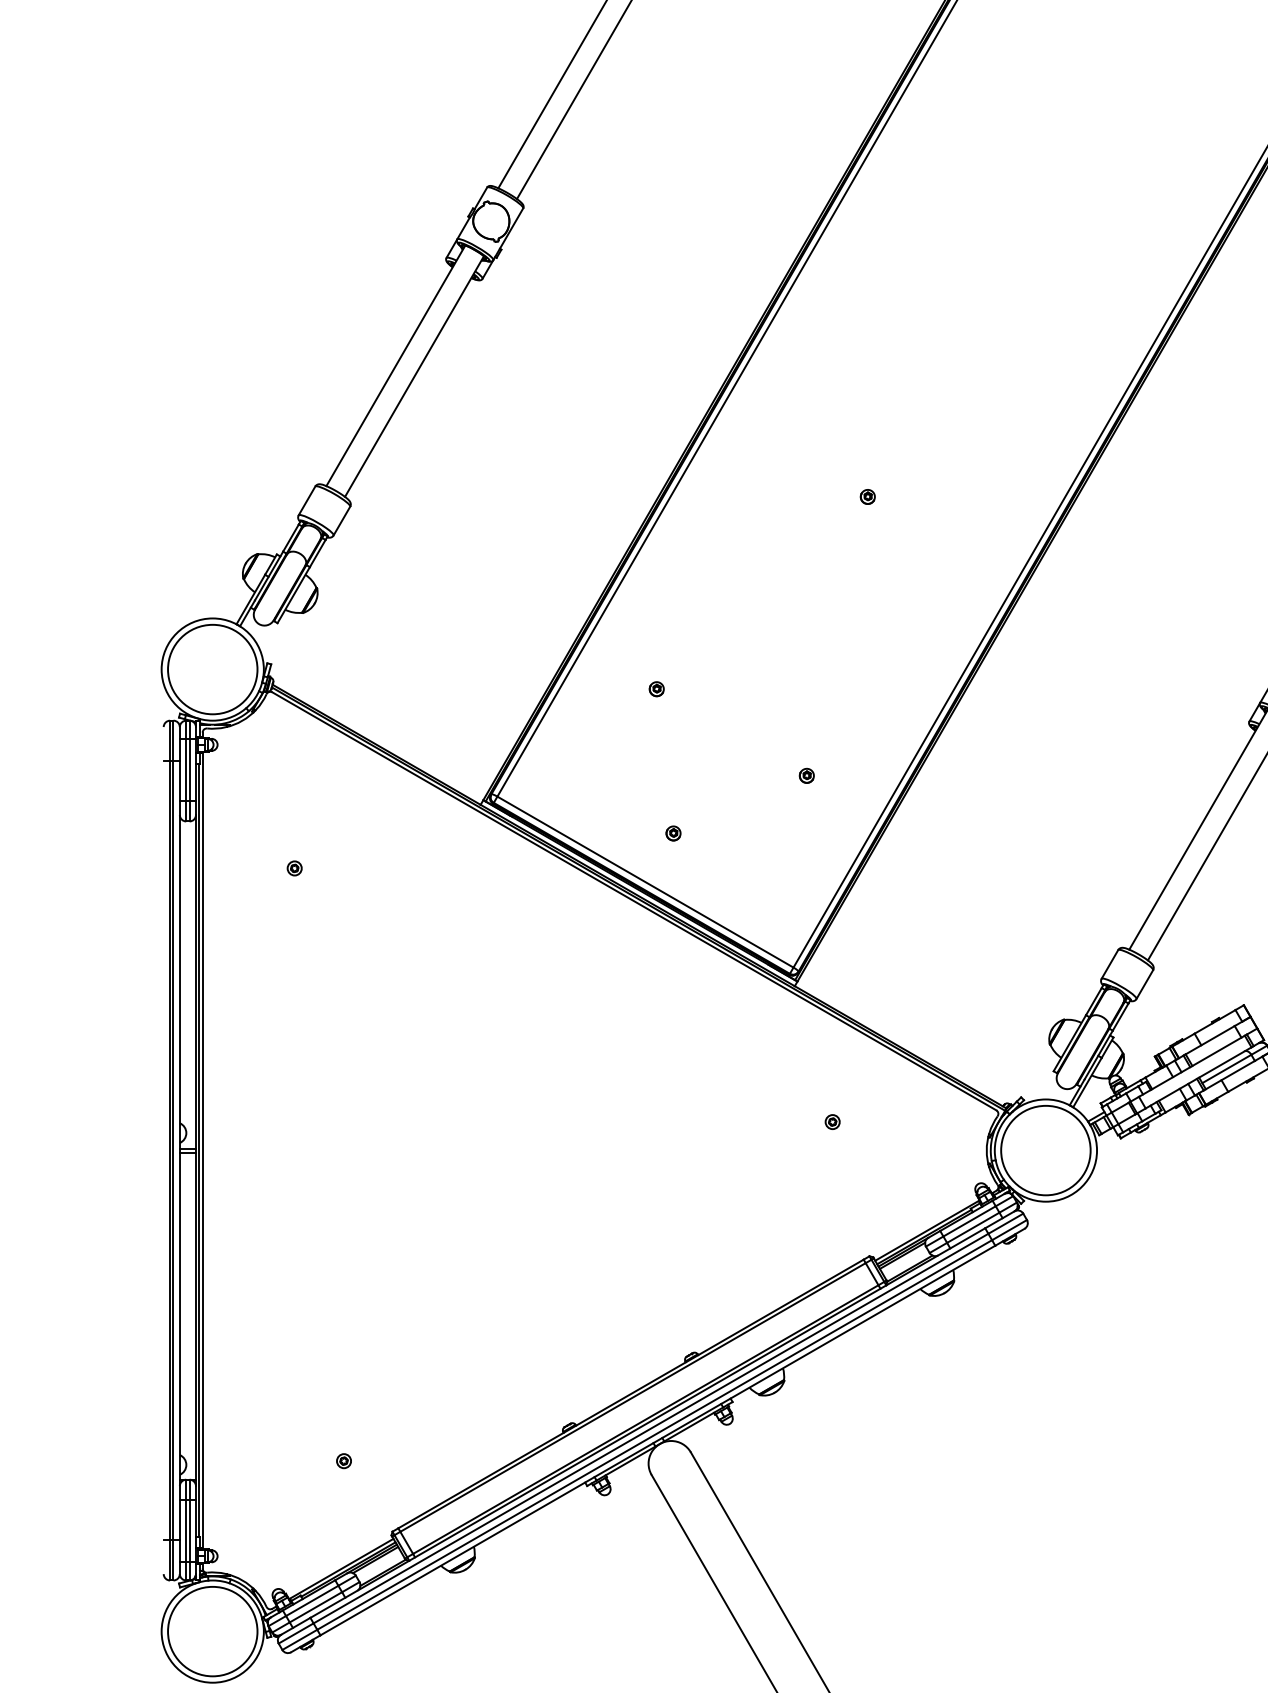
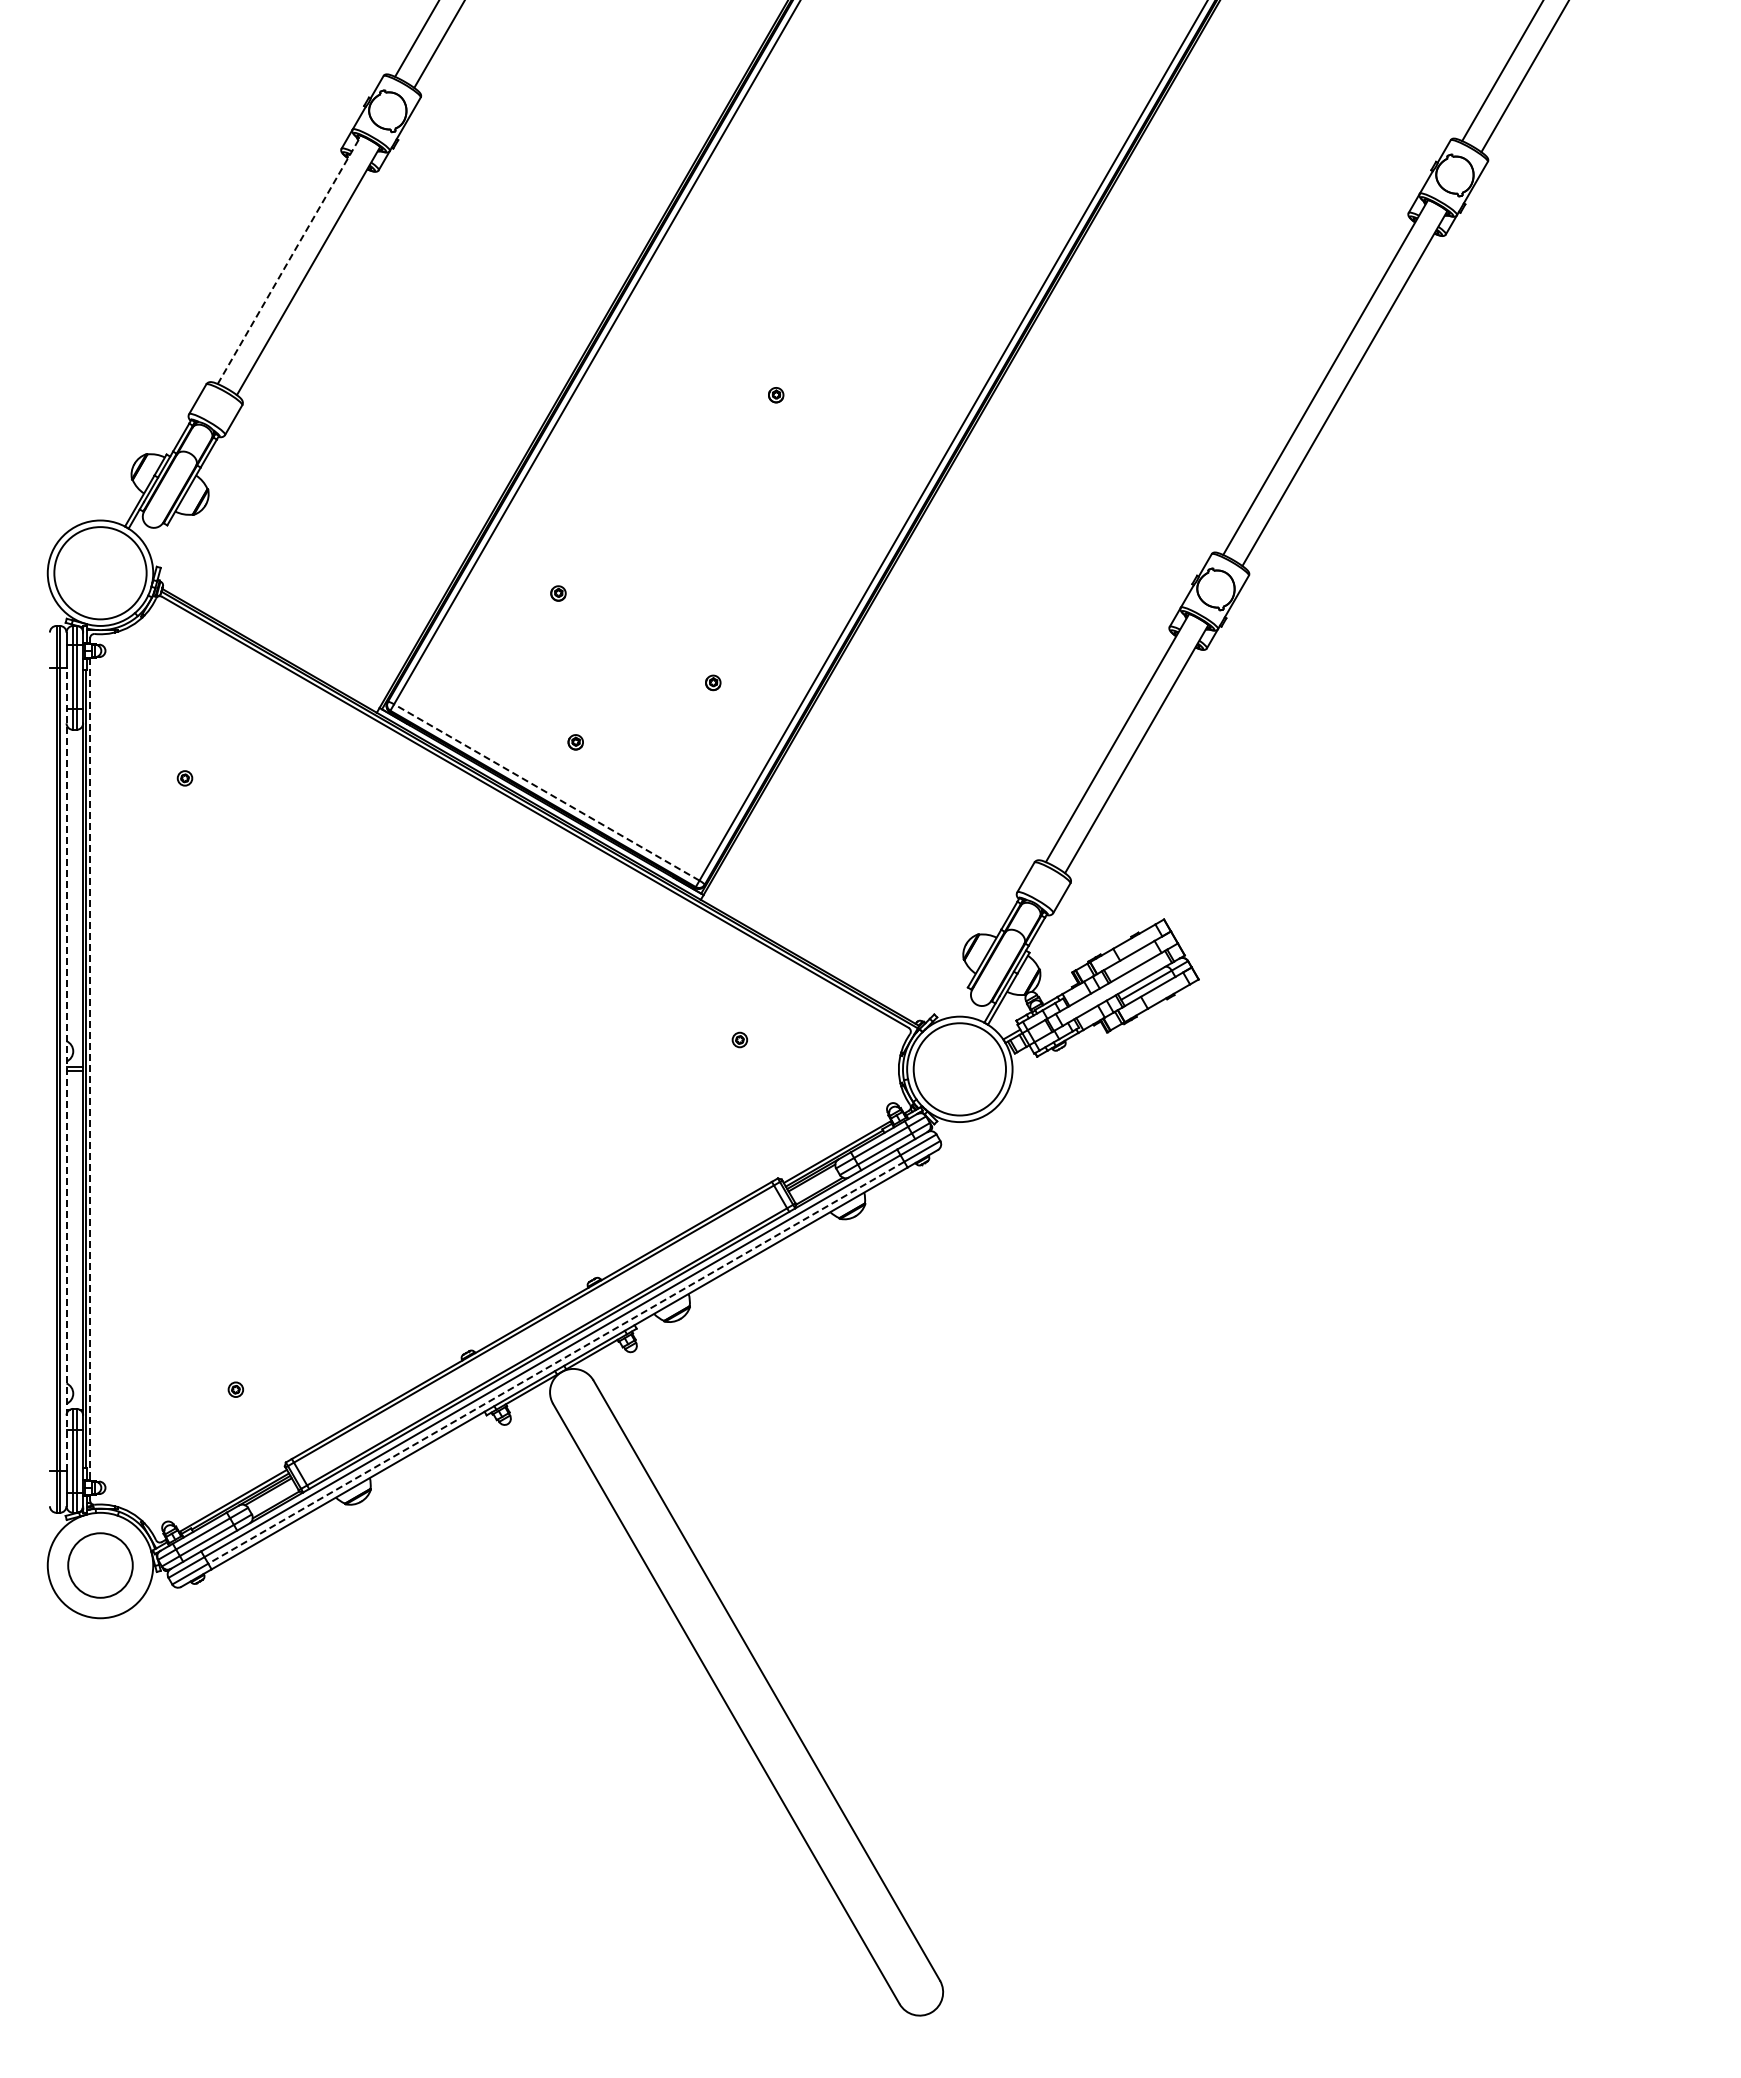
line: (395, 365) -> (289, 259), solid -> dashed
line: (645, 882) -> (546, 792), solid -> dashed
line: (179, 1150) -> (66, 1069), solid -> dashed
line: (203, 1150) -> (90, 1069), solid -> dashed
line: (654, 1434) -> (556, 1362), solid -> dashed
circle: (212, 1631) -> (100, 1565), size x0.7

